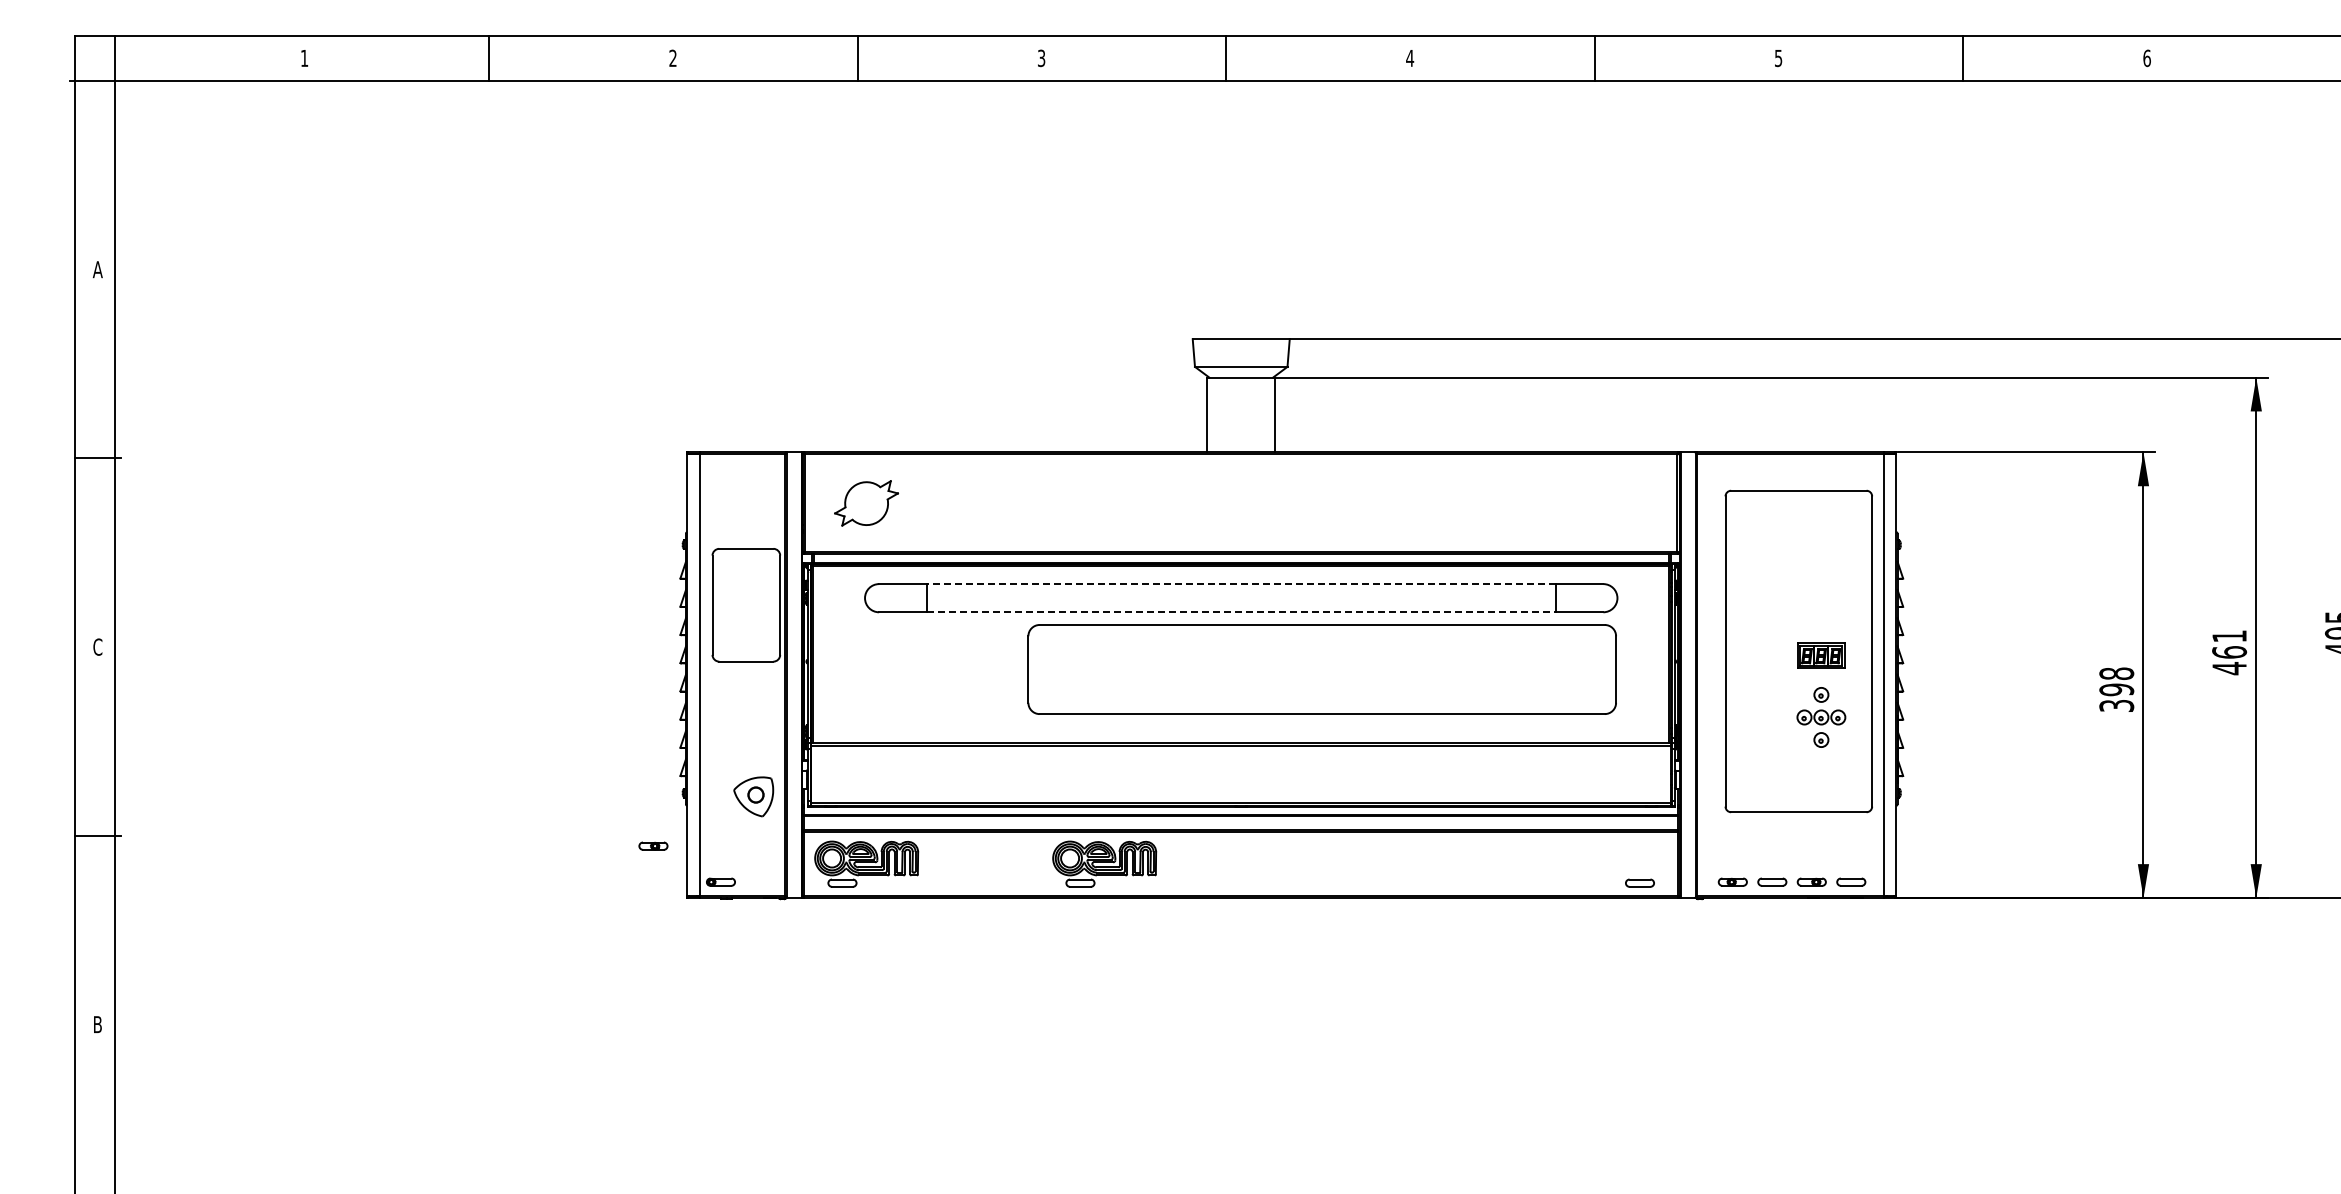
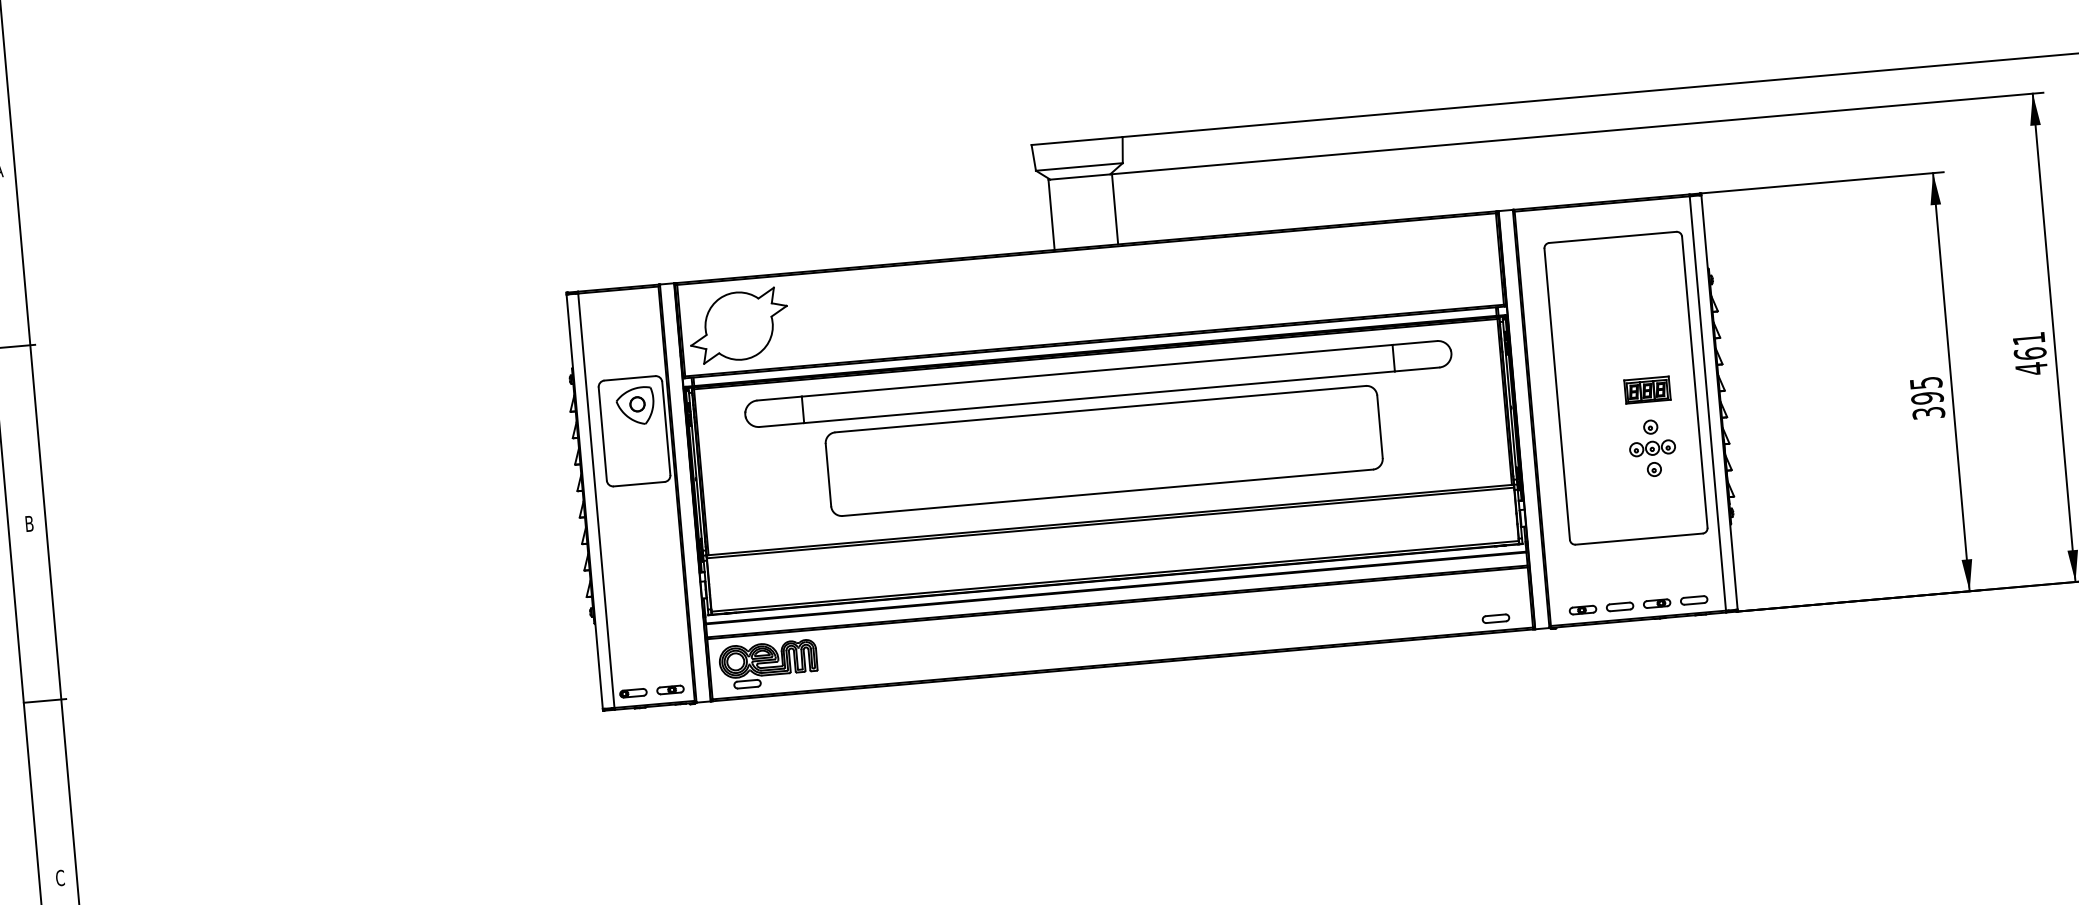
part: (866, 503) -> (738, 325), size x1.67
line: (1241, 584) -> (1097, 371), dashed -> solid
line: (1241, 612) -> (1099, 397), dashed -> solid
text: (97, 646) -> (29, 523), C -> B
part: (1321, 669) -> (1103, 451), moved
text: (2116, 673) -> (1925, 382), 398 -> 395
part: (753, 796) -> (635, 405), moved
part: (653, 845) -> (670, 689), moved
part: (1104, 863) -> (991, 644), removed
text: (97, 1024) -> (60, 877), B -> C

